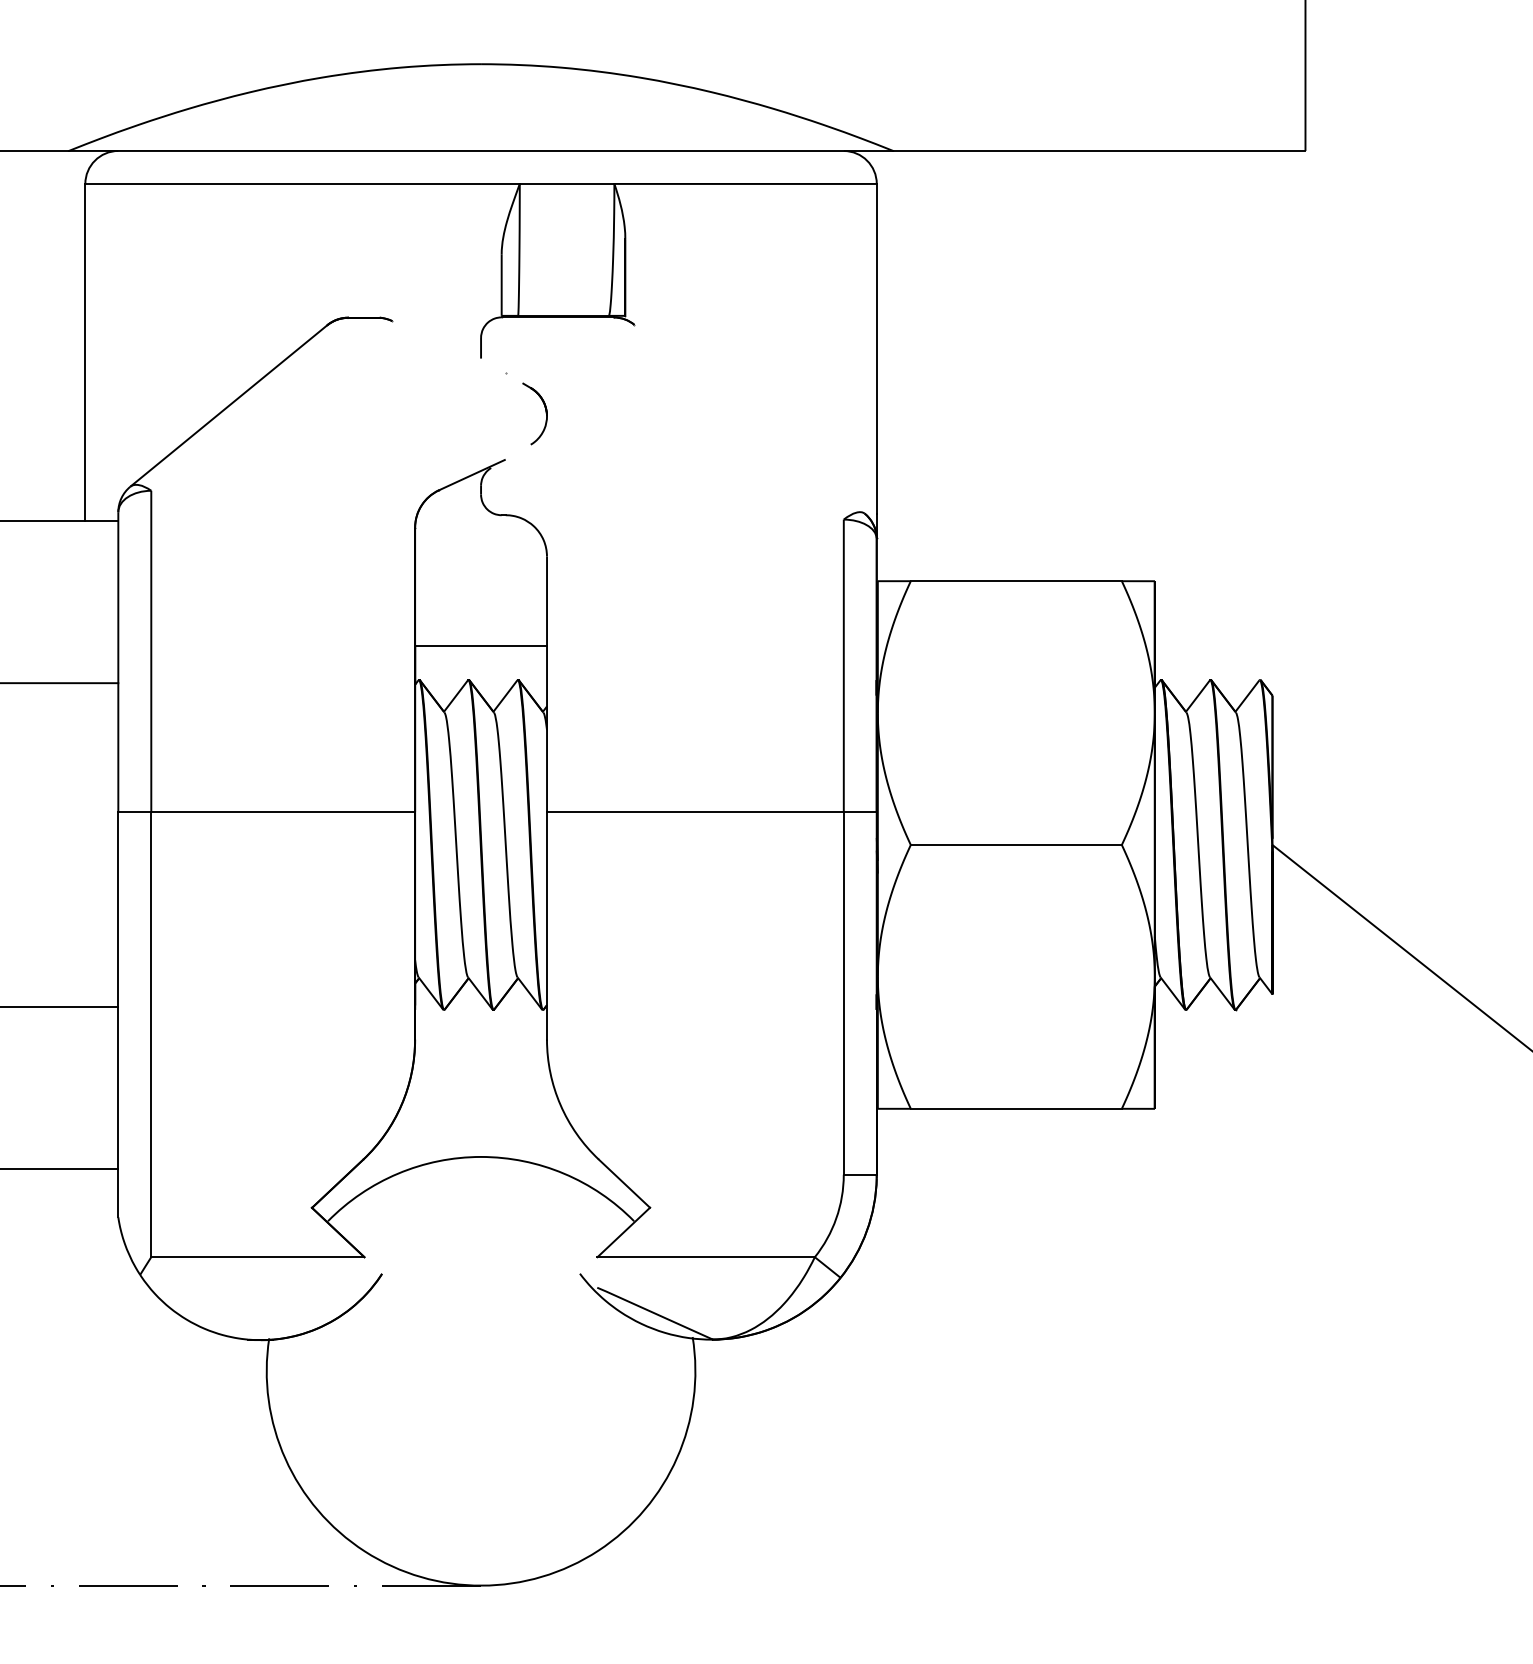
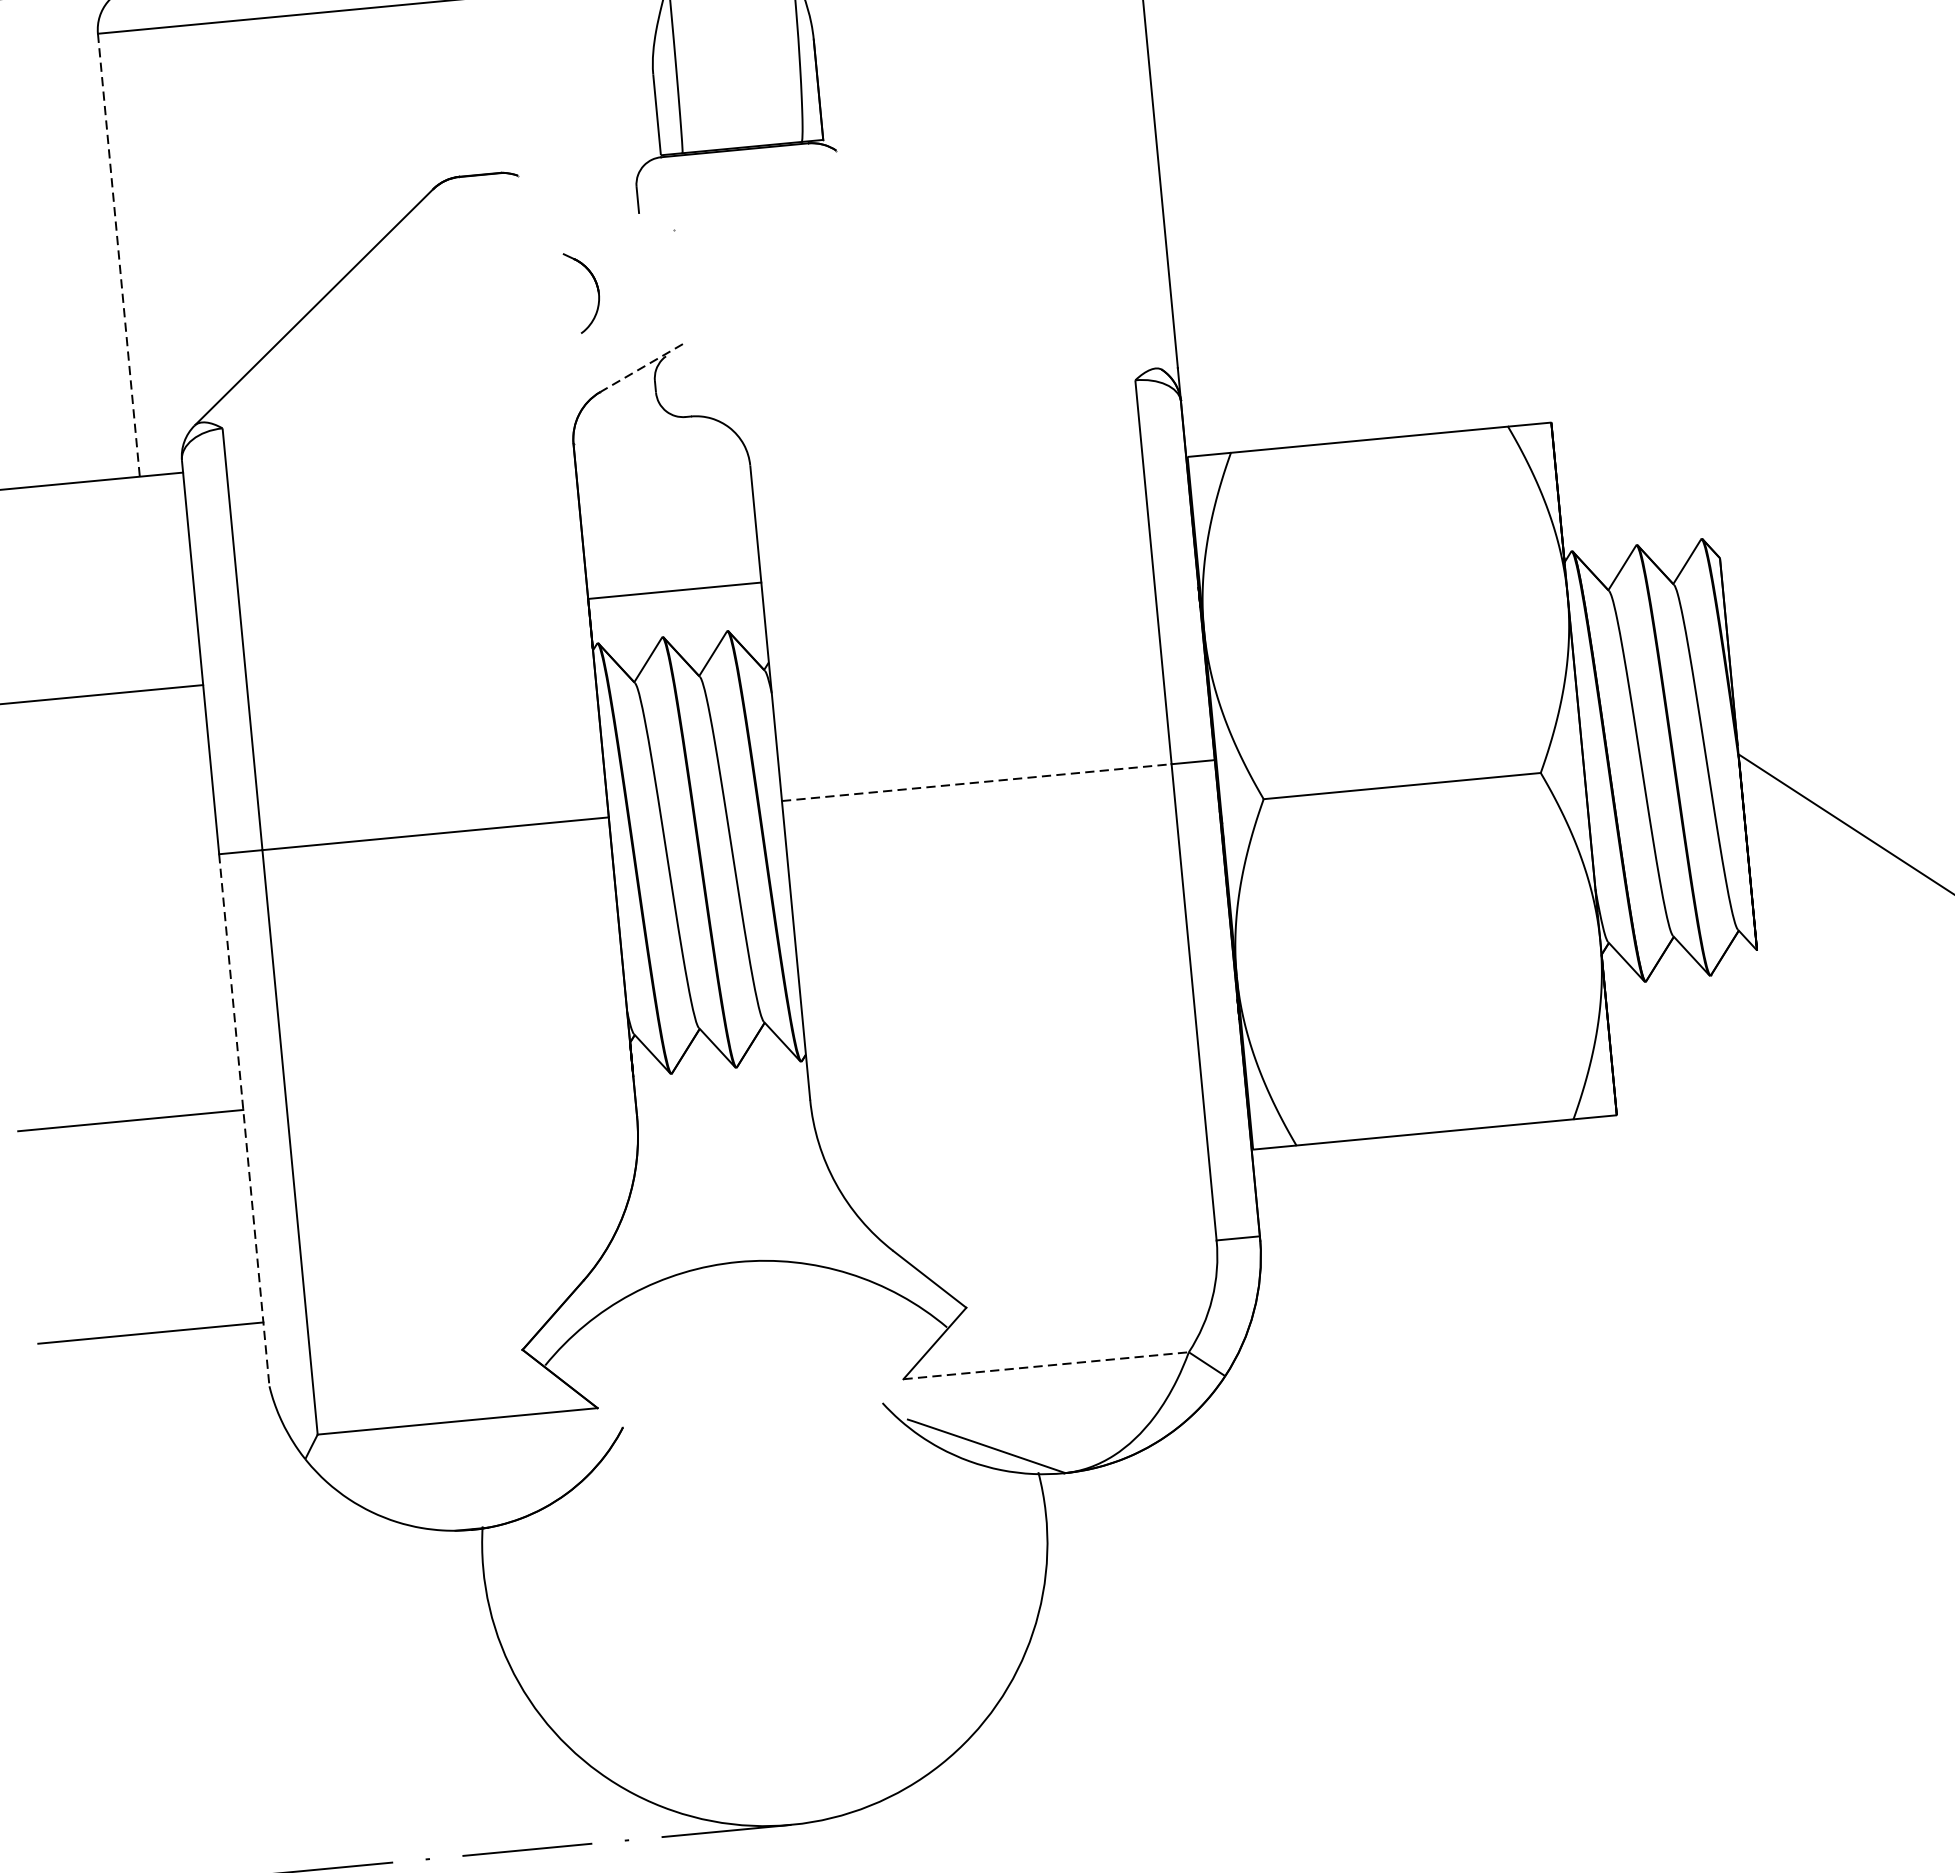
line: (85, 352) -> (119, 255), solid -> dashed
part: (545, 413) -> (596, 290), moved
line: (471, 475) -> (641, 368), solid -> dashed
line: (695, 812) -> (976, 783), solid -> dashed
line: (118, 1014) -> (244, 1120), solid -> dashed
line: (706, 1257) -> (1046, 1366), solid -> dashed

